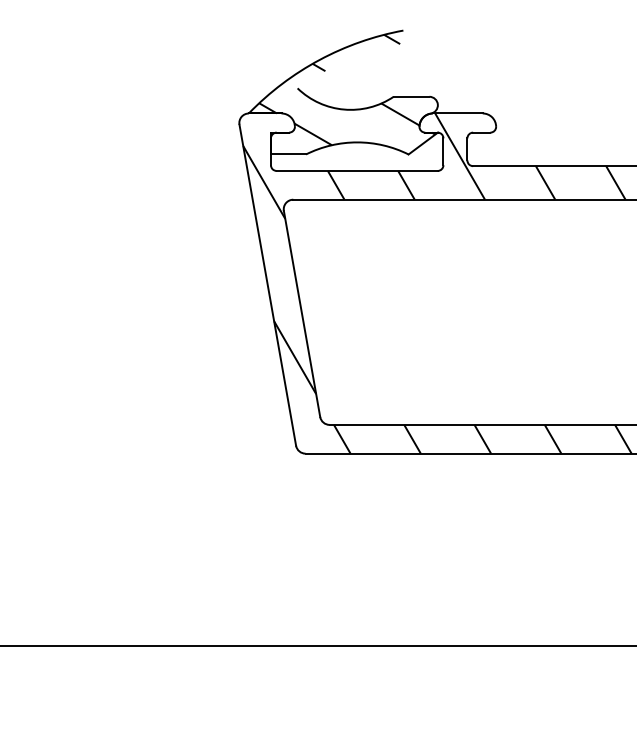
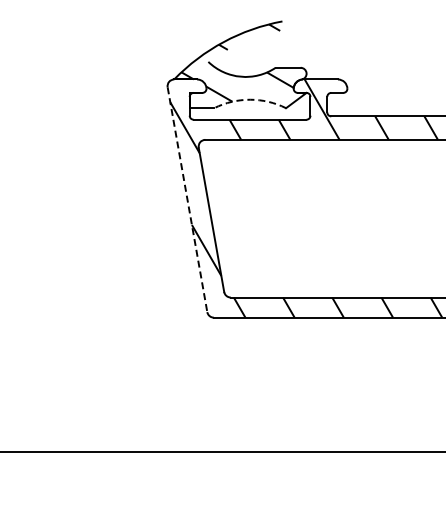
arc: (357, 142) -> (250, 99), solid -> dashed
line: (267, 286) -> (187, 200), solid -> dashed

